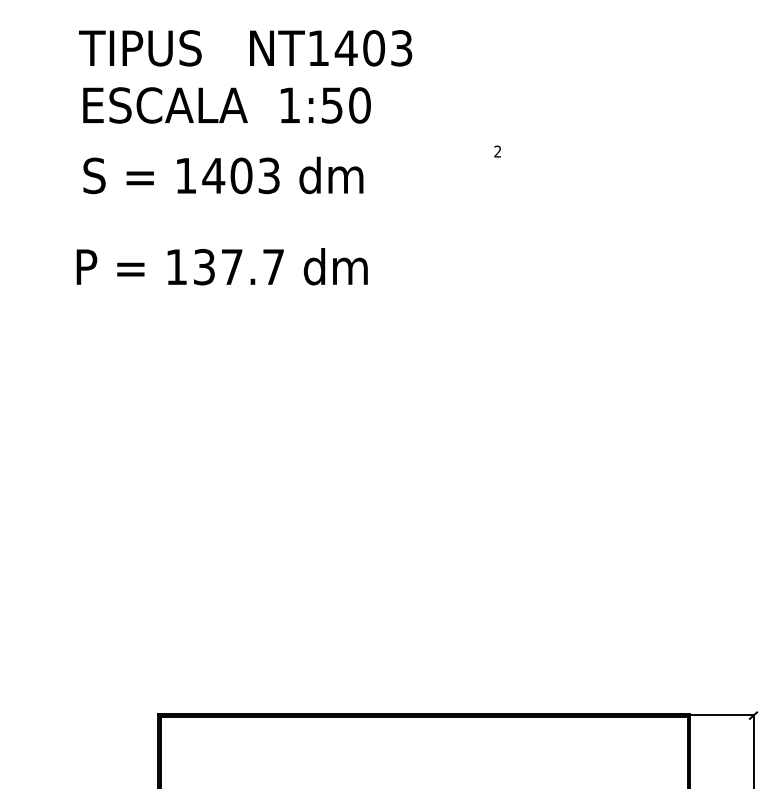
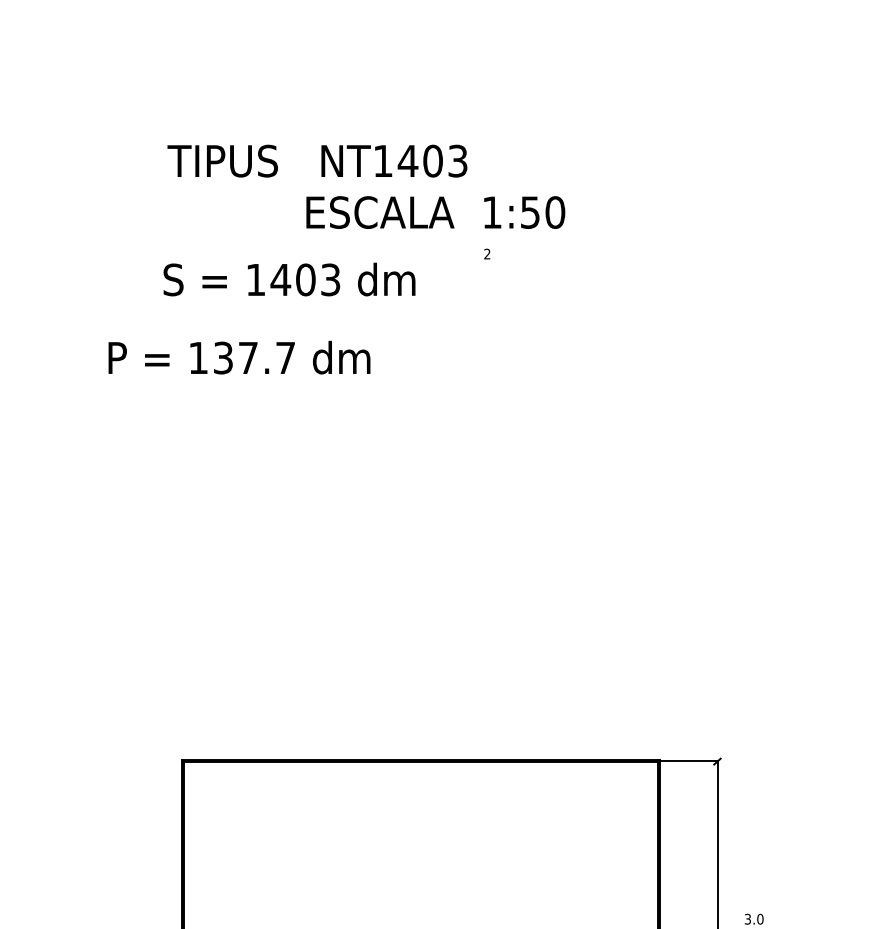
text: (245, 47) -> (317, 160), moved
text: (226, 105) -> (435, 212), moved
text: (223, 175) -> (289, 279), moved

